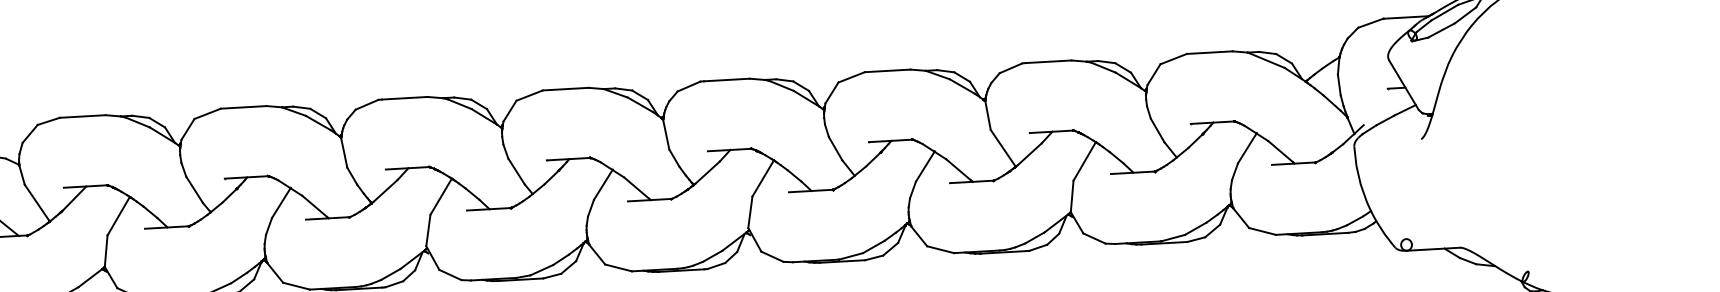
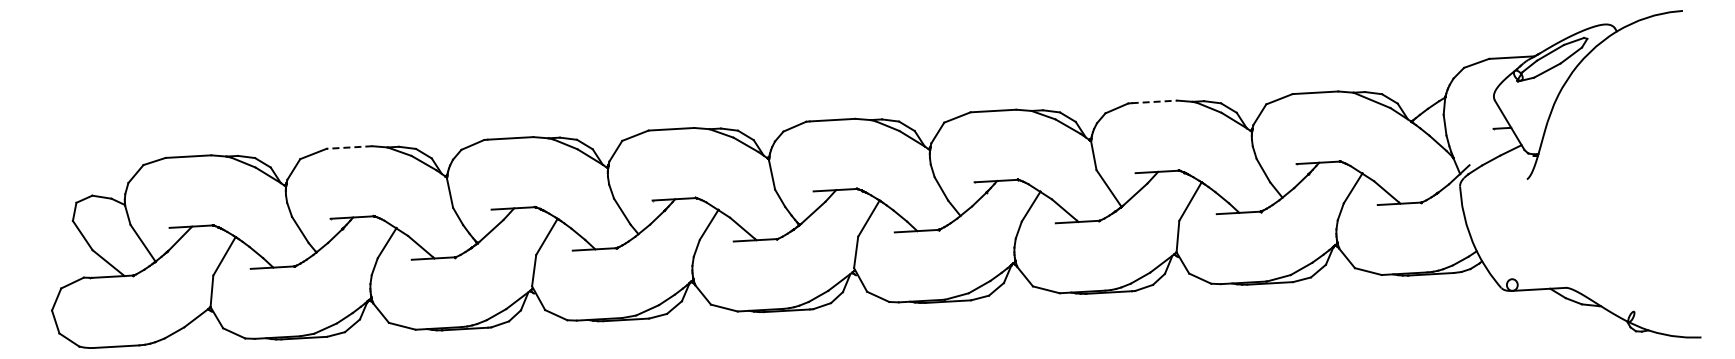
line: (1048, 61) -> (1154, 101), solid -> dashed
line: (243, 107) -> (349, 147), solid -> dashed

